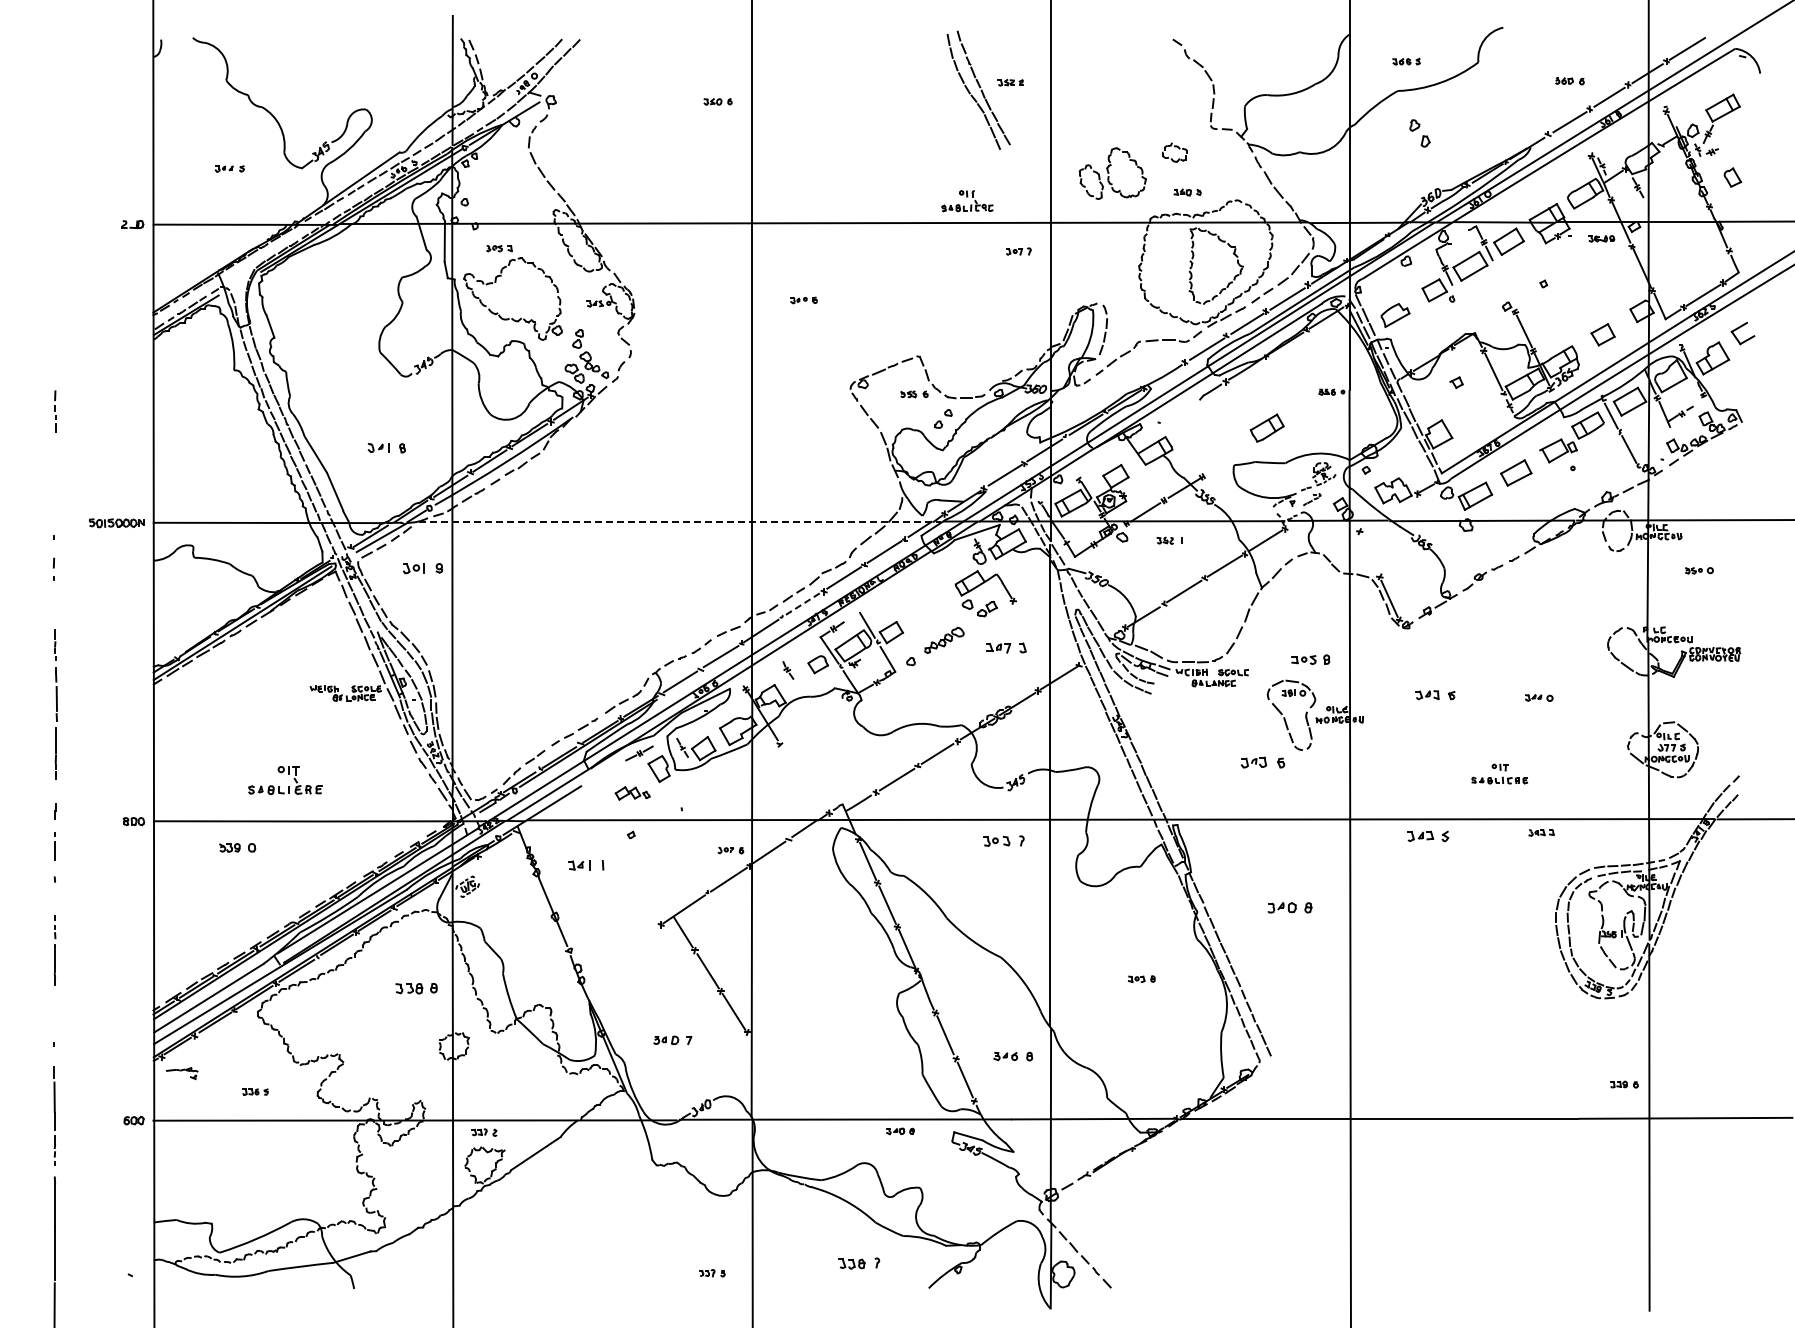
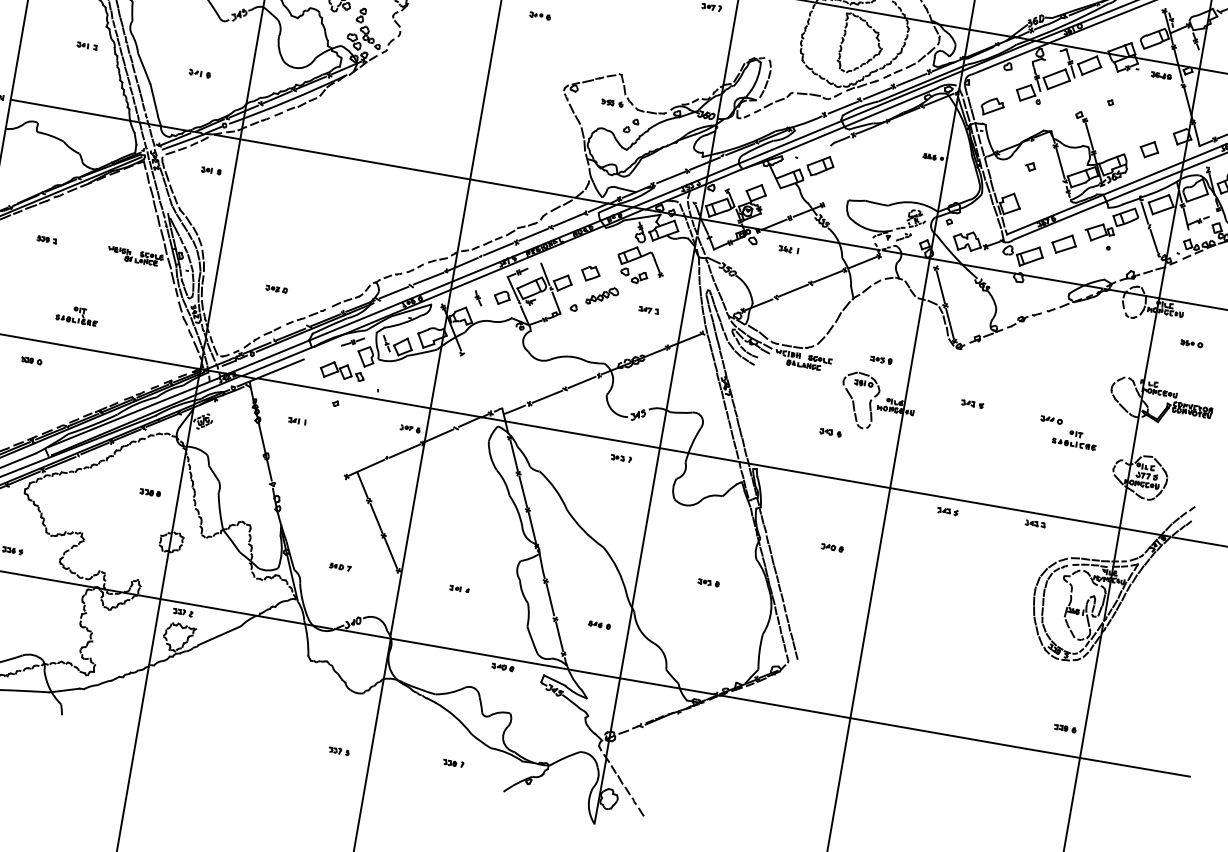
part: (1266, 427) -> (820, 165), moved
part: (238, 437) -> (87, 45), added
part: (386, 448) -> (199, 73), size x0.71
line: (680, 522) -> (415, 170), dashed -> solid
line: (1369, 554) -> (940, 287), added
part: (422, 568) -> (211, 170), size x0.62
line: (802, 604) -> (498, 249), dashed -> solid
part: (924, 614) -> (590, 273), added
part: (1006, 648) -> (649, 310), size x0.62
part: (1310, 659) -> (881, 359), size x0.71
part: (230, 691) -> (47, 239), added
part: (1435, 695) -> (972, 404), size x0.71
part: (531, 703) -> (276, 289), added
part: (1262, 762) -> (830, 432), size x0.62
part: (1499, 773) -> (1074, 438), moved
part: (285, 780) -> (77, 315), size x0.71
part: (632, 793) -> (342, 371), size x1.67
part: (1427, 836) -> (947, 511), size x0.62
part: (1004, 841) -> (621, 458), size x0.62
part: (237, 847) -> (31, 360), size x0.71
part: (586, 865) -> (297, 421), size x0.62
part: (1290, 907) -> (832, 547), size x0.62
part: (416, 988) -> (150, 492), size x0.62
part: (672, 1040) -> (339, 567), size x0.71
part: (828, 1041) -> (459, 588), added
part: (1012, 1056) -> (598, 624), size x0.71
part: (859, 1263) -> (453, 763), size x0.62

